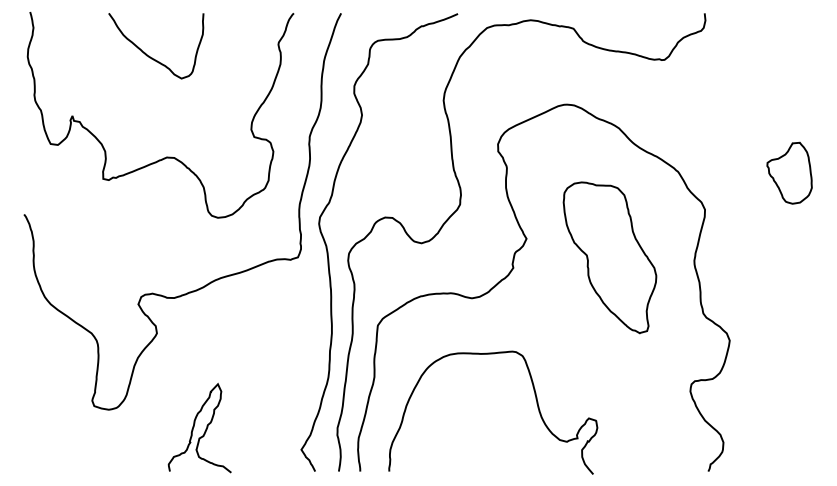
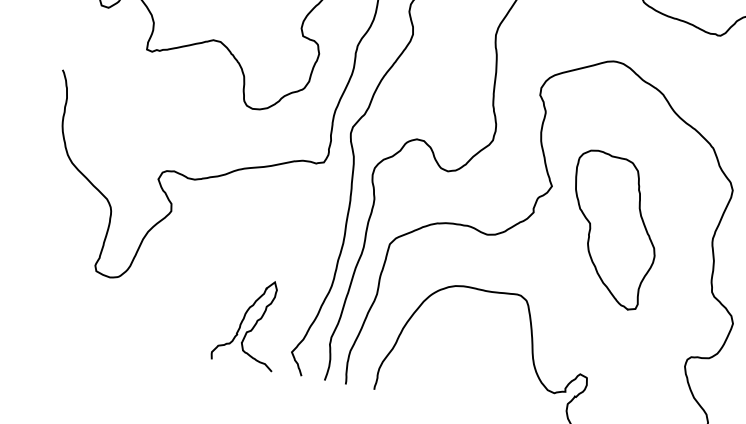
part: (609, 257) -> (611, 229), moved
curve: (194, 427) -> (243, 320), moved

